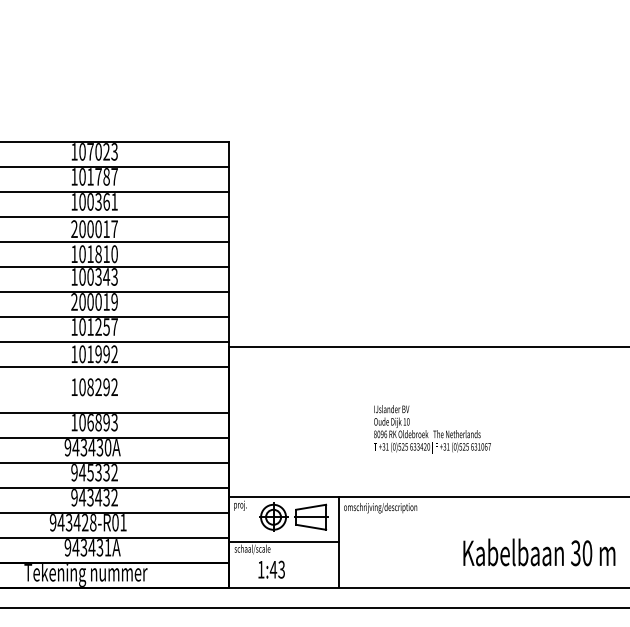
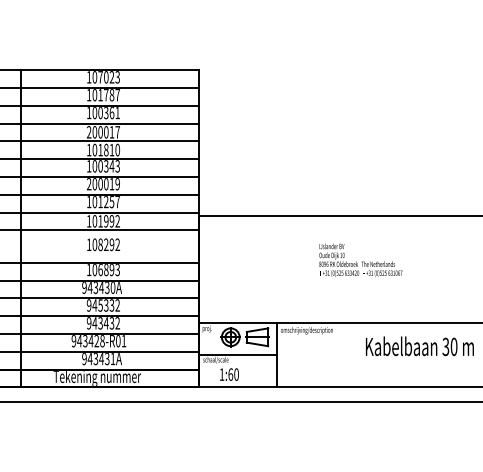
text: (431, 427) -> (360, 259), moved
text: (538, 552) -> (419, 346), moved
text: (277, 569) -> (233, 374), 1:43 -> 1:60

